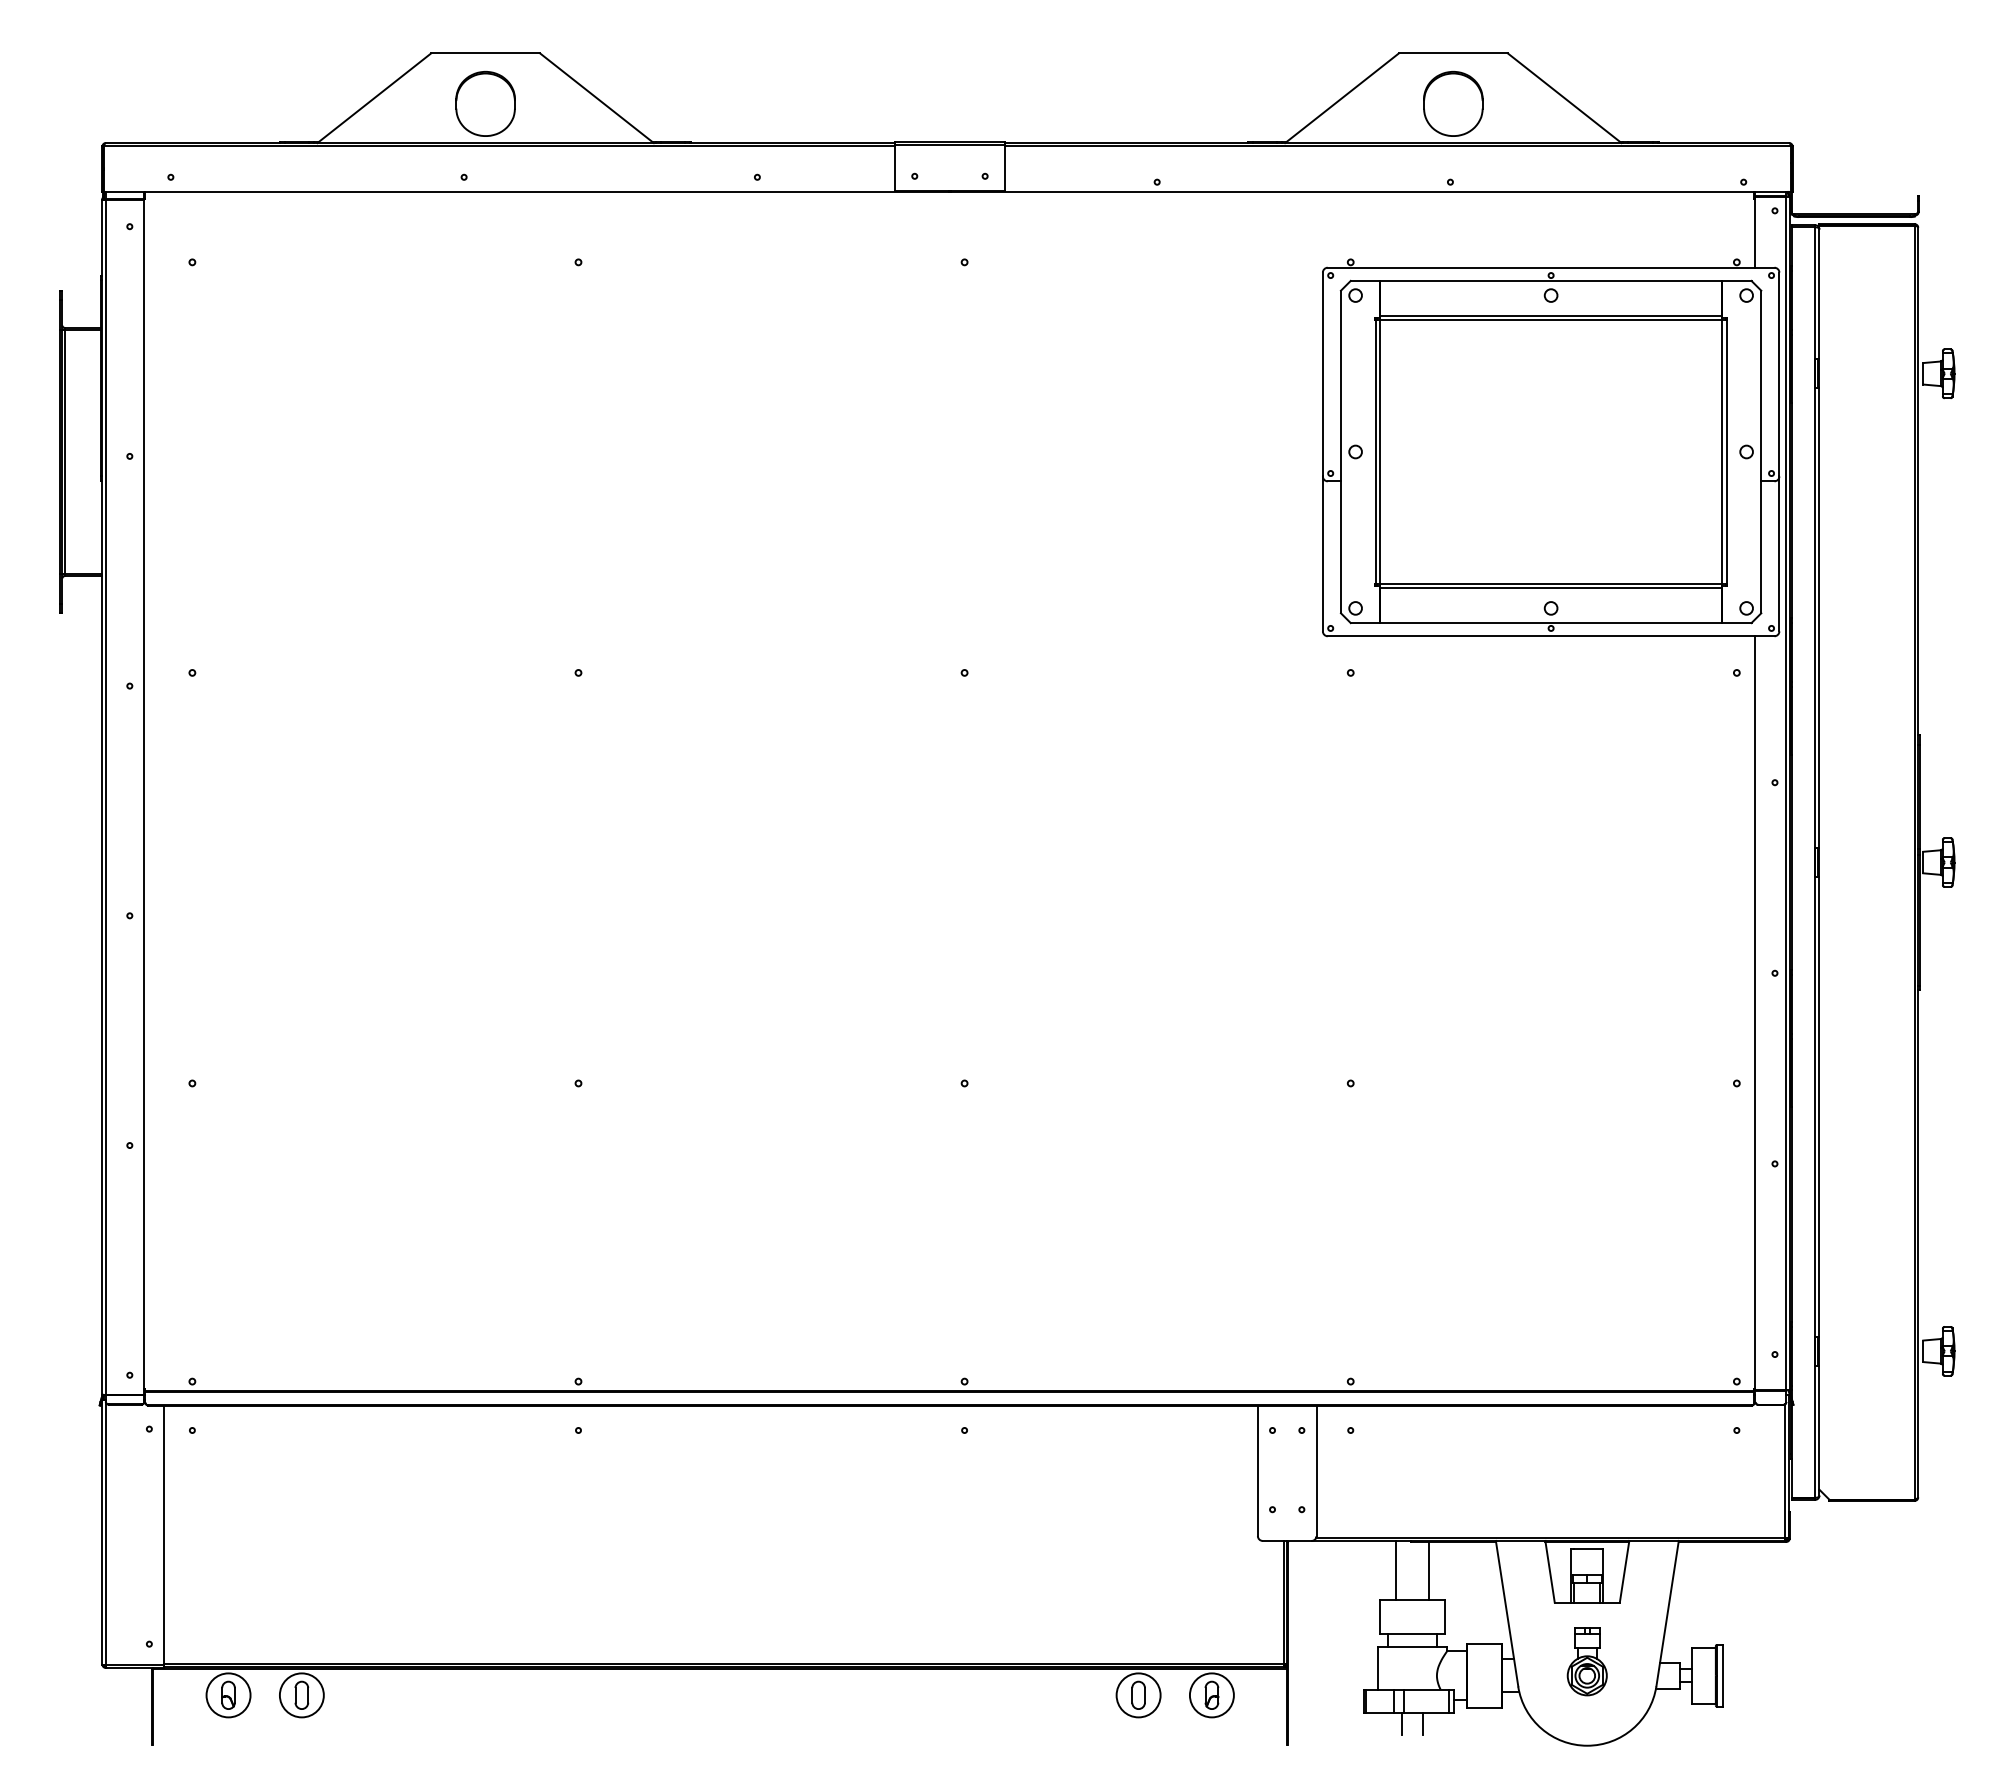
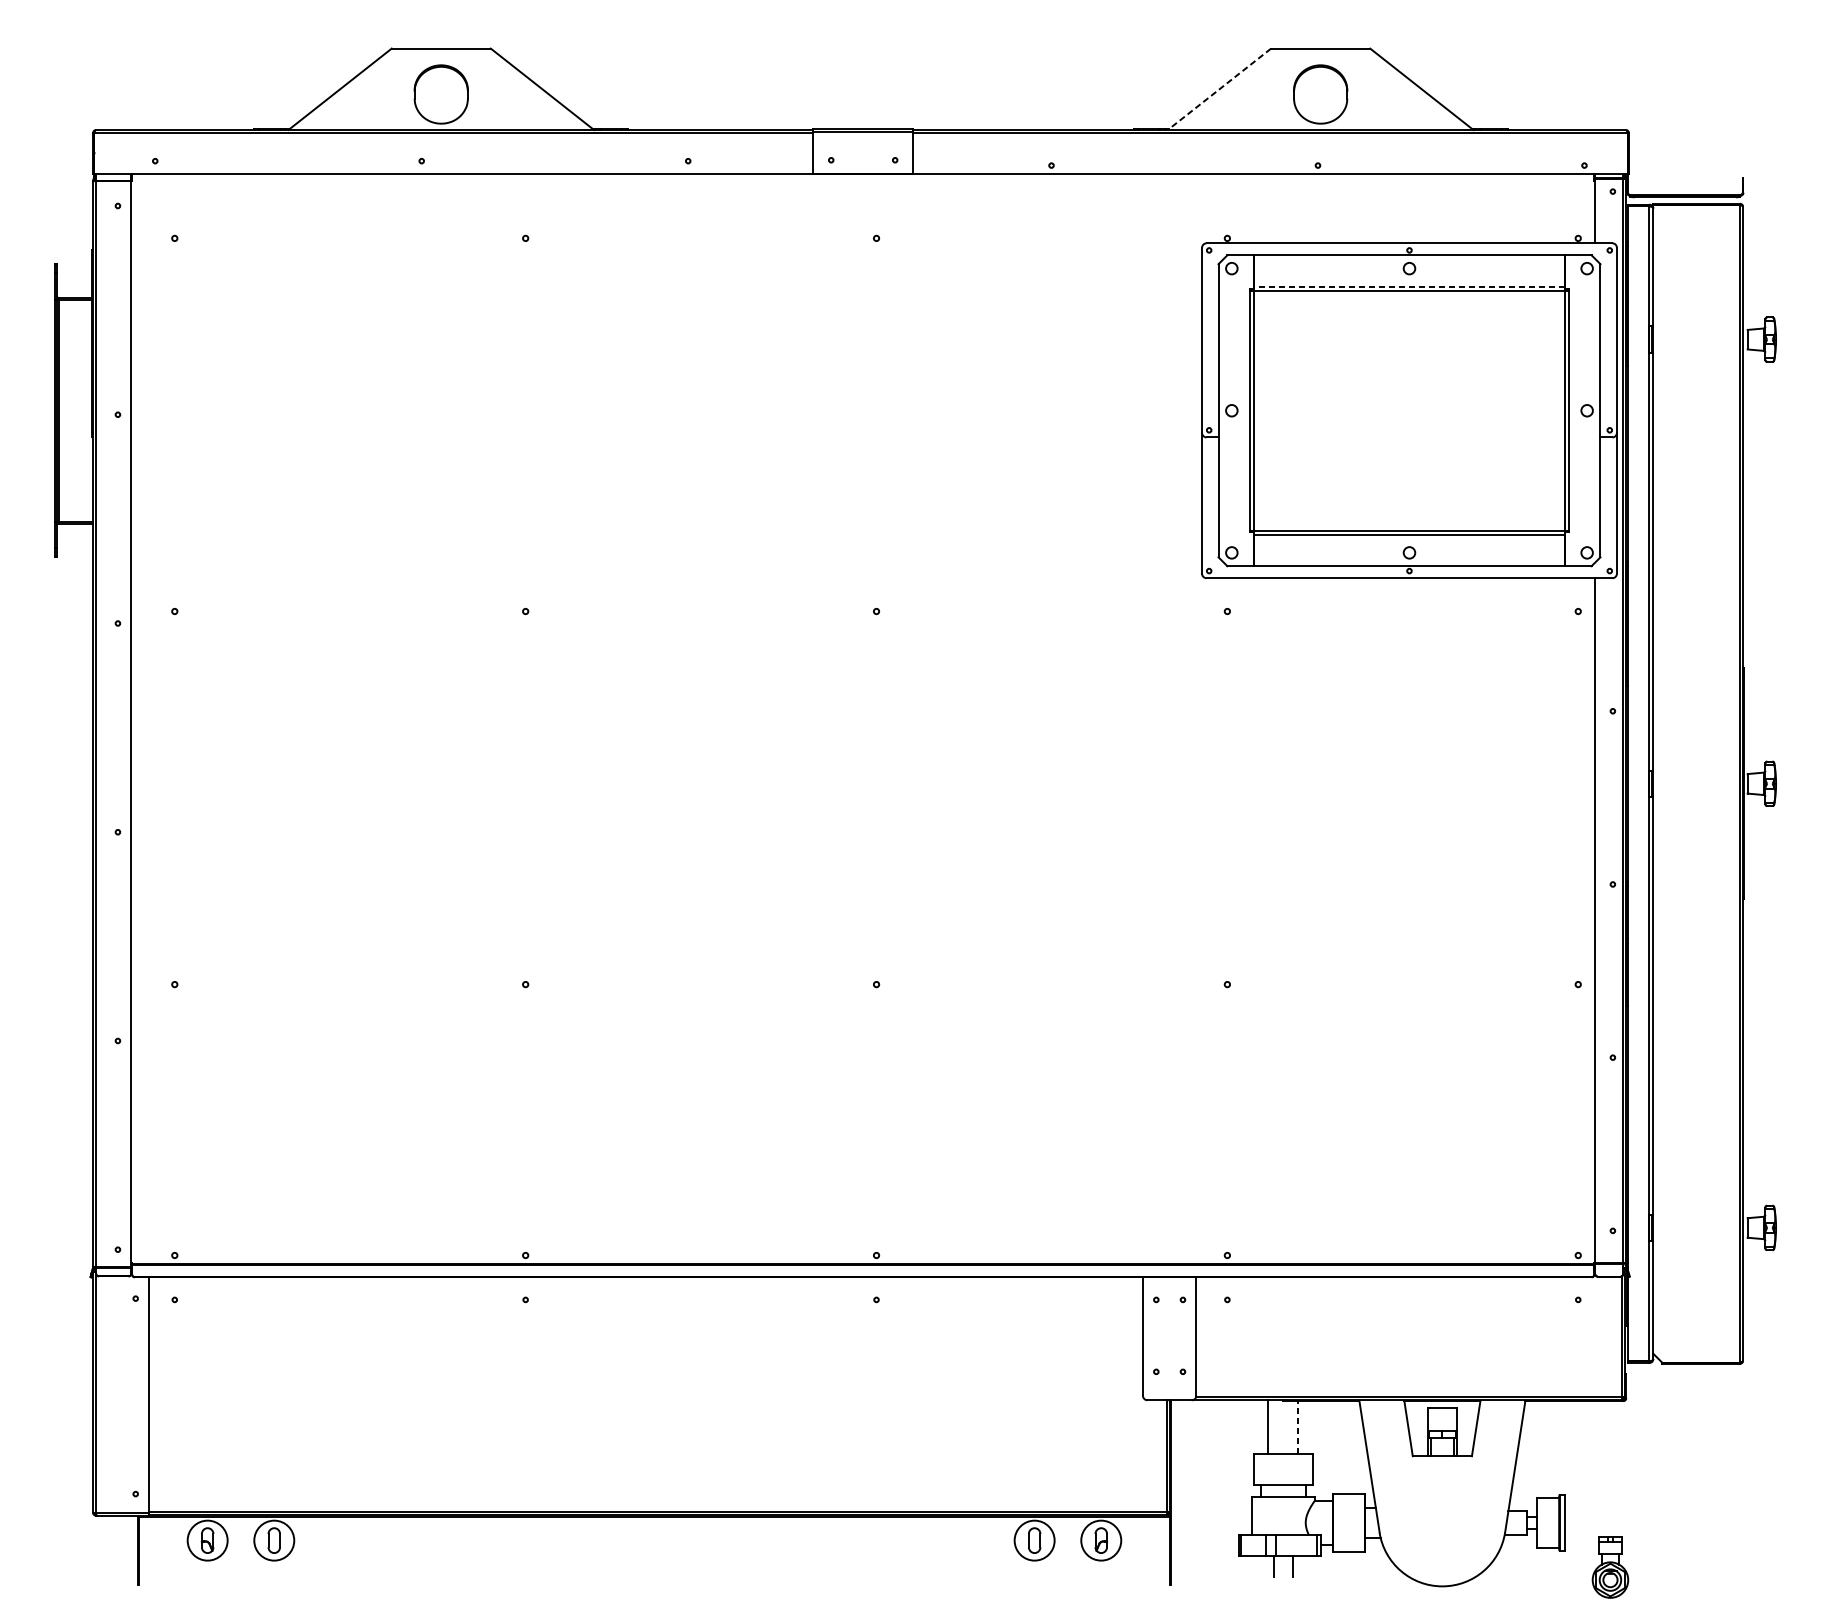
line: (1341, 98) -> (1219, 89), solid -> dashed
line: (1550, 315) -> (1408, 286), solid -> dashed
line: (1428, 1570) -> (1298, 1427), solid -> dashed
part: (1586, 1661) -> (1609, 1567), moved

